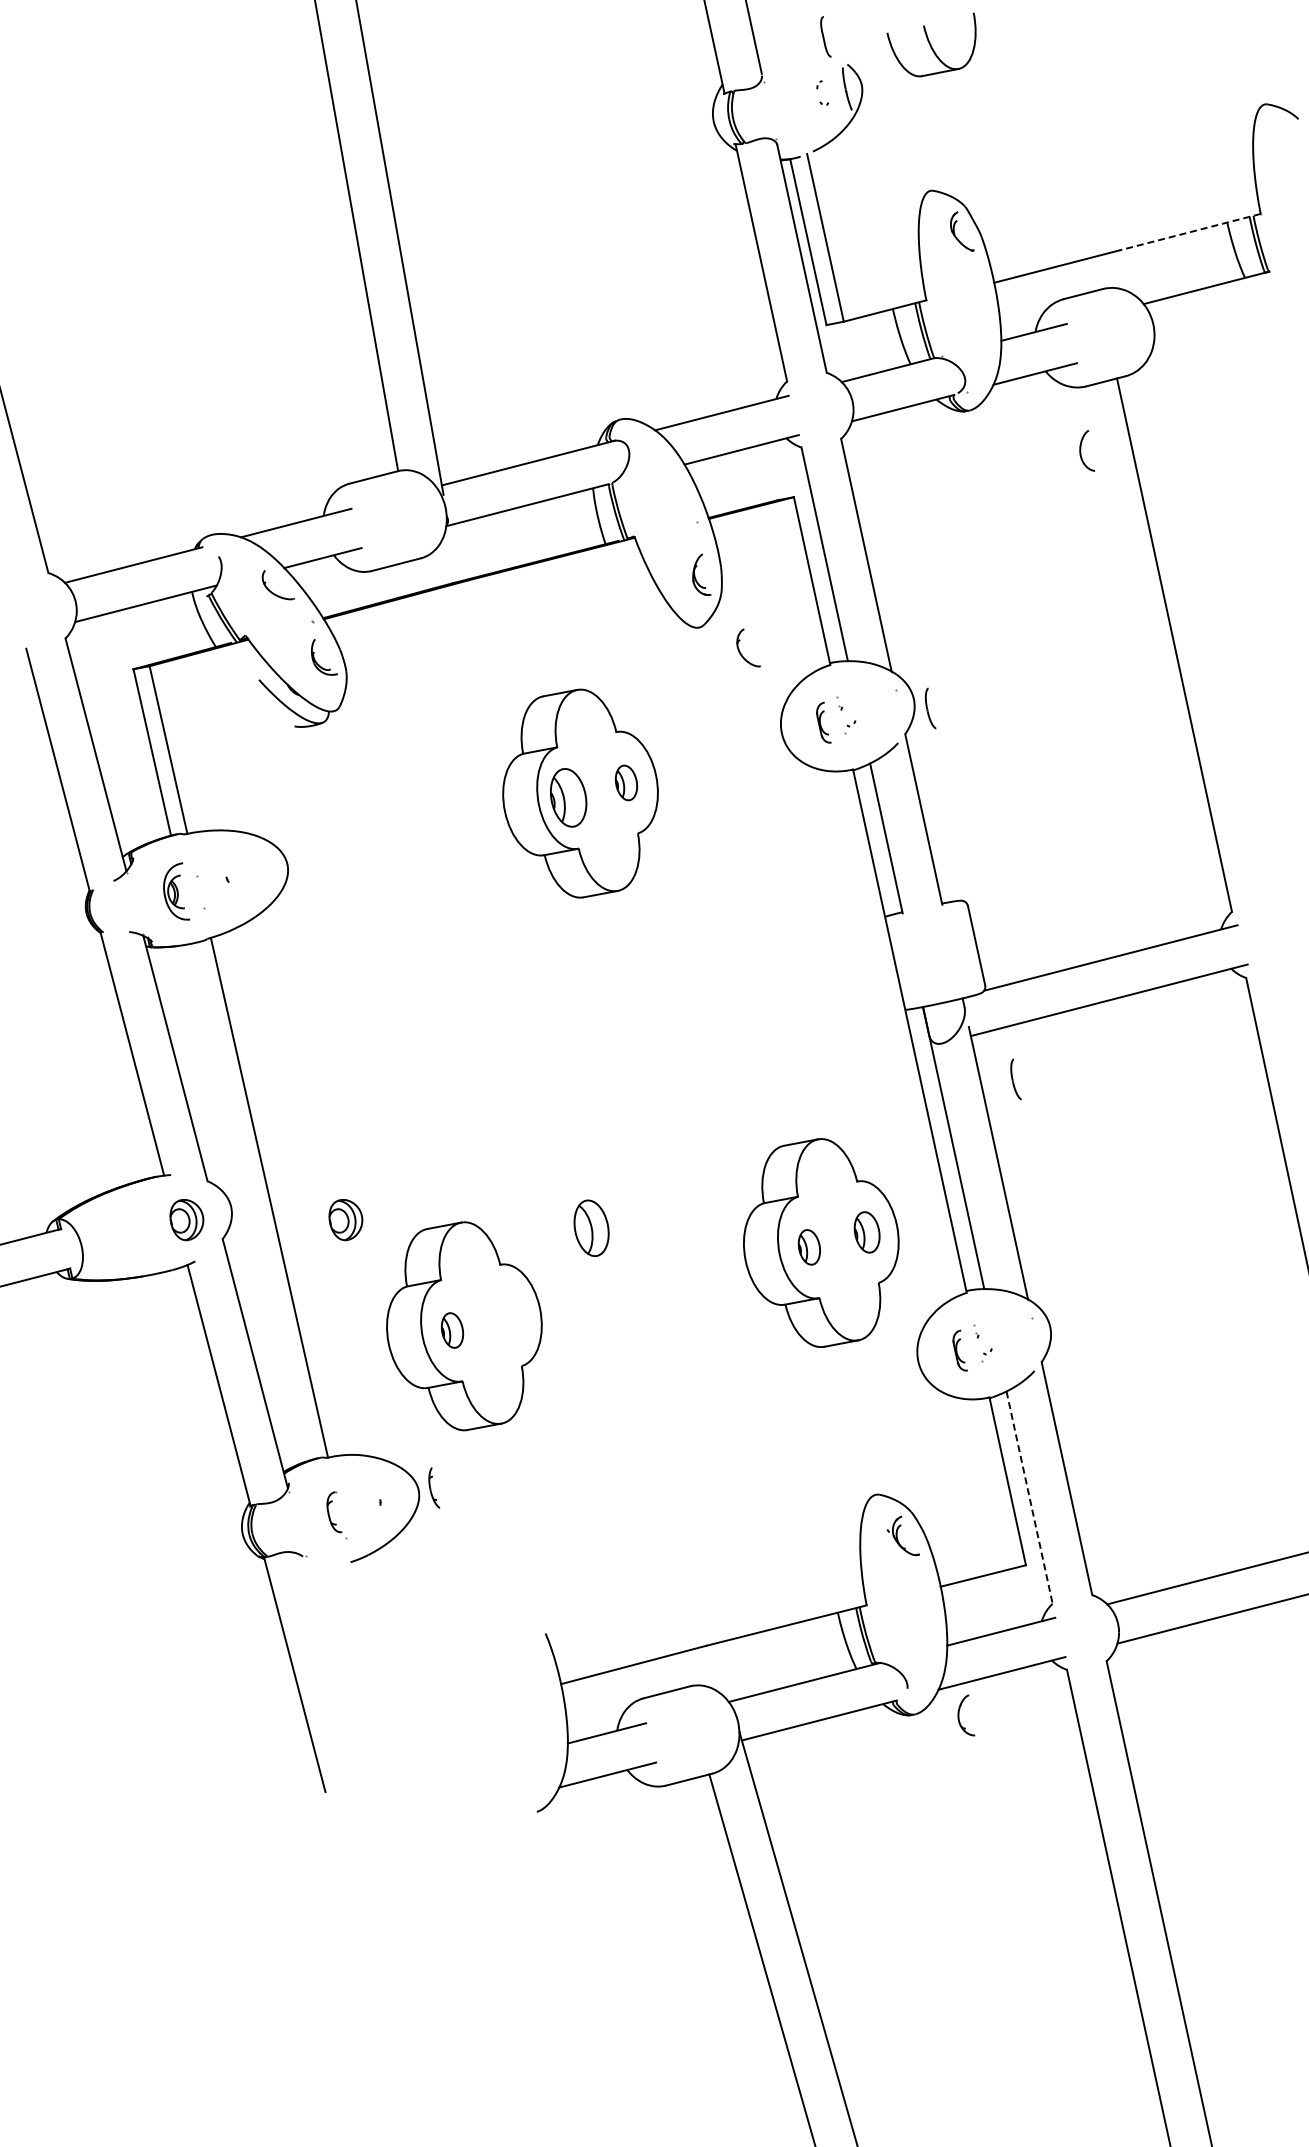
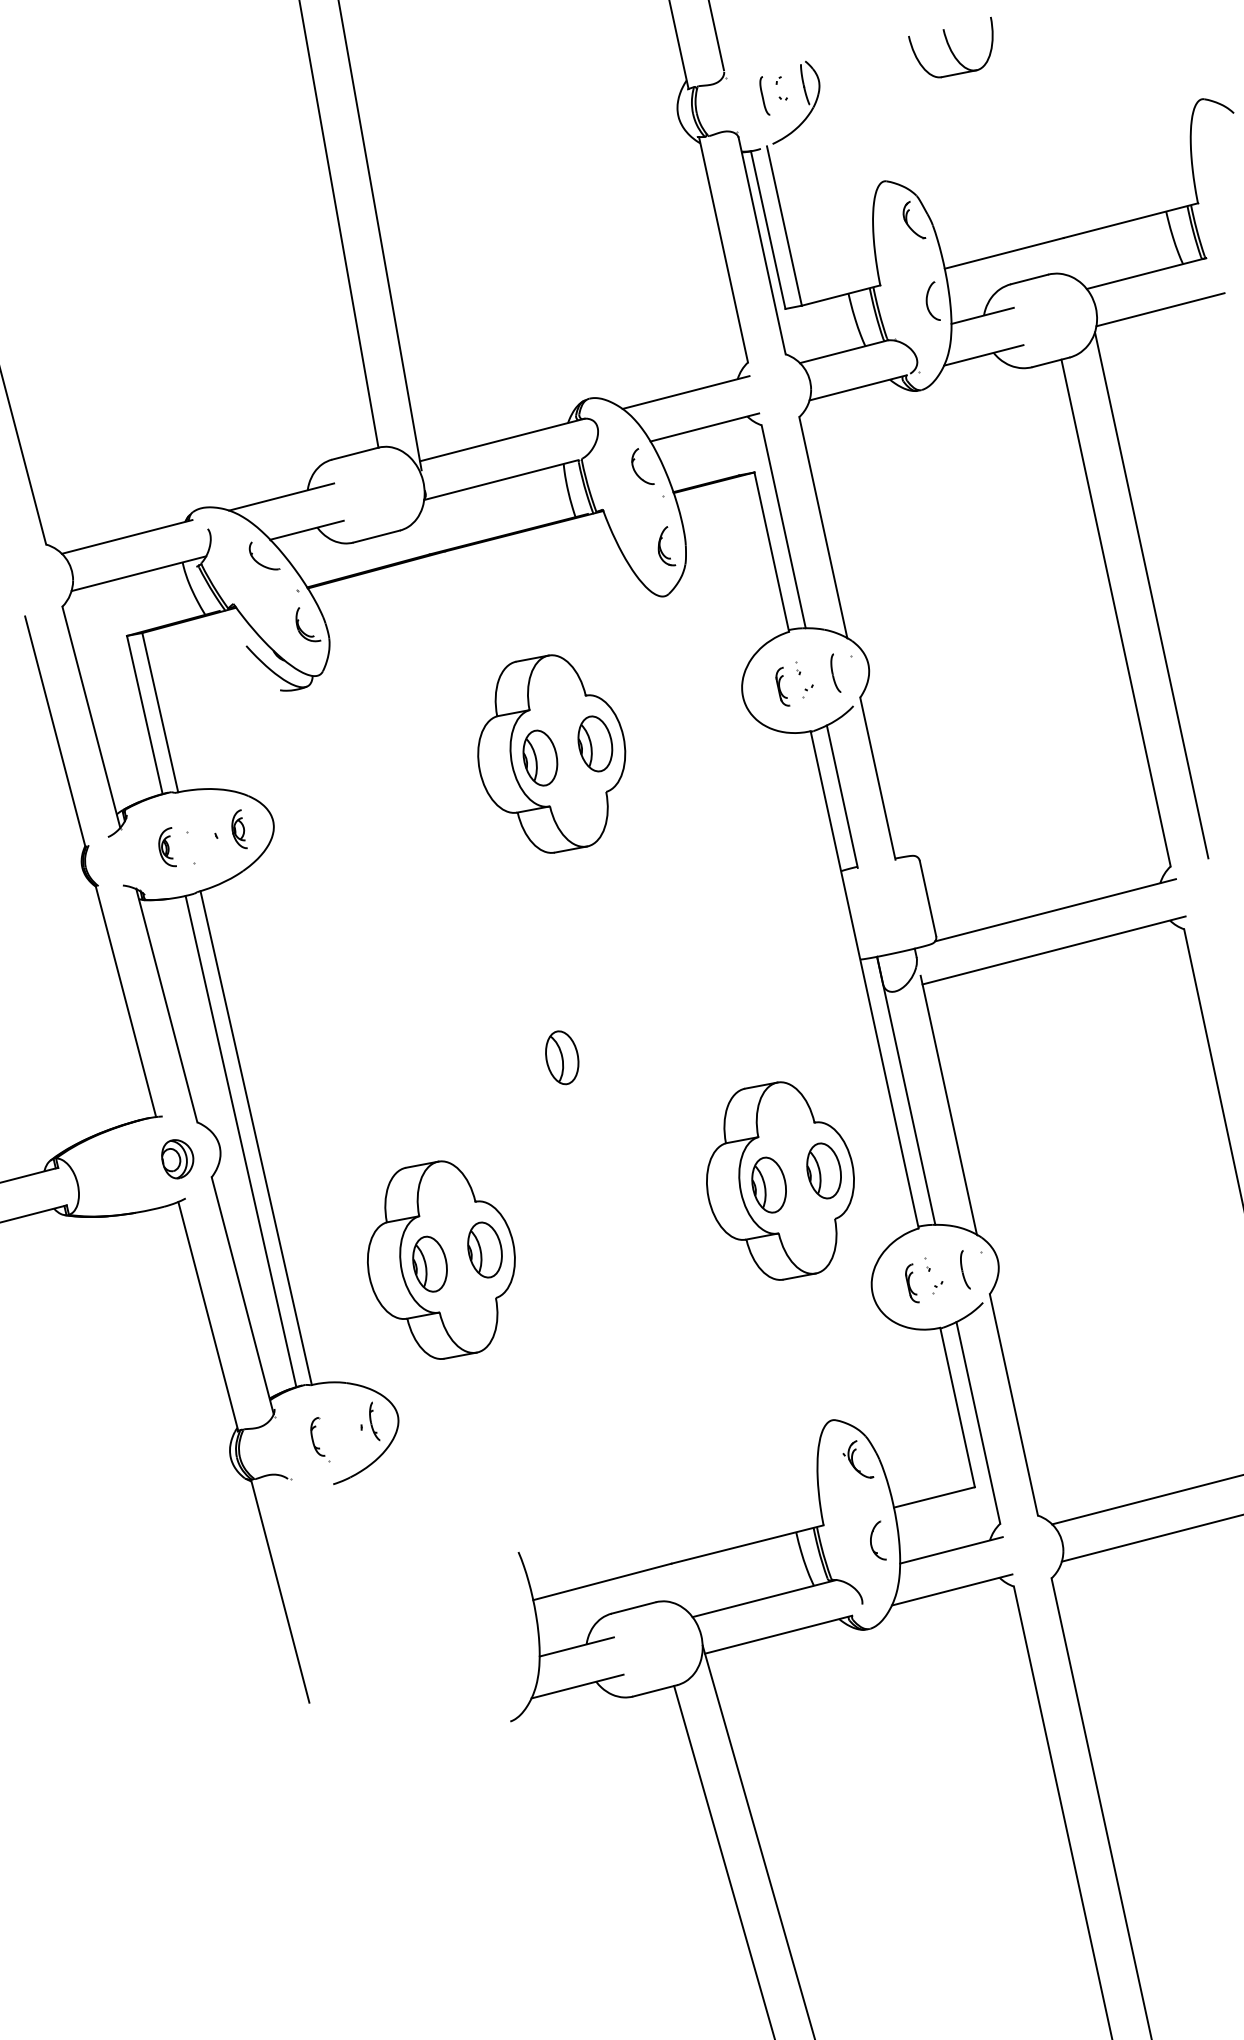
curve: (824, 36) -> (763, 95), moved
part: (931, 44) -> (950, 47), moved
line: (1190, 232) -> (1131, 220), dashed -> solid
line: (1220, 325) -> (1159, 309), added
part: (1087, 450) -> (933, 300), moved
line: (1211, 626) -> (1151, 595), added
part: (740, 651) -> (635, 469), moved
part: (930, 708) -> (835, 673), moved
part: (626, 782) -> (595, 743), size x1.67
part: (251, 872) -> (239, 829), added
part: (175, 891) -> (166, 847), size x0.71
part: (1015, 1079) -> (964, 1269), moved
line: (253, 1200) -> (241, 1140), added
part: (345, 1220) -> (328, 1159), removed
part: (591, 1227) -> (562, 1057), moved
part: (866, 1232) -> (823, 1171), size x1.43
part: (809, 1247) -> (769, 1185), size x1.67
part: (509, 1315) -> (484, 1249), added
part: (452, 1330) -> (430, 1264), size x1.67
part: (434, 1487) -> (374, 1420), moved
line: (1029, 1497) -> (978, 1422), dashed -> solid
part: (959, 1715) -> (871, 1540), moved

